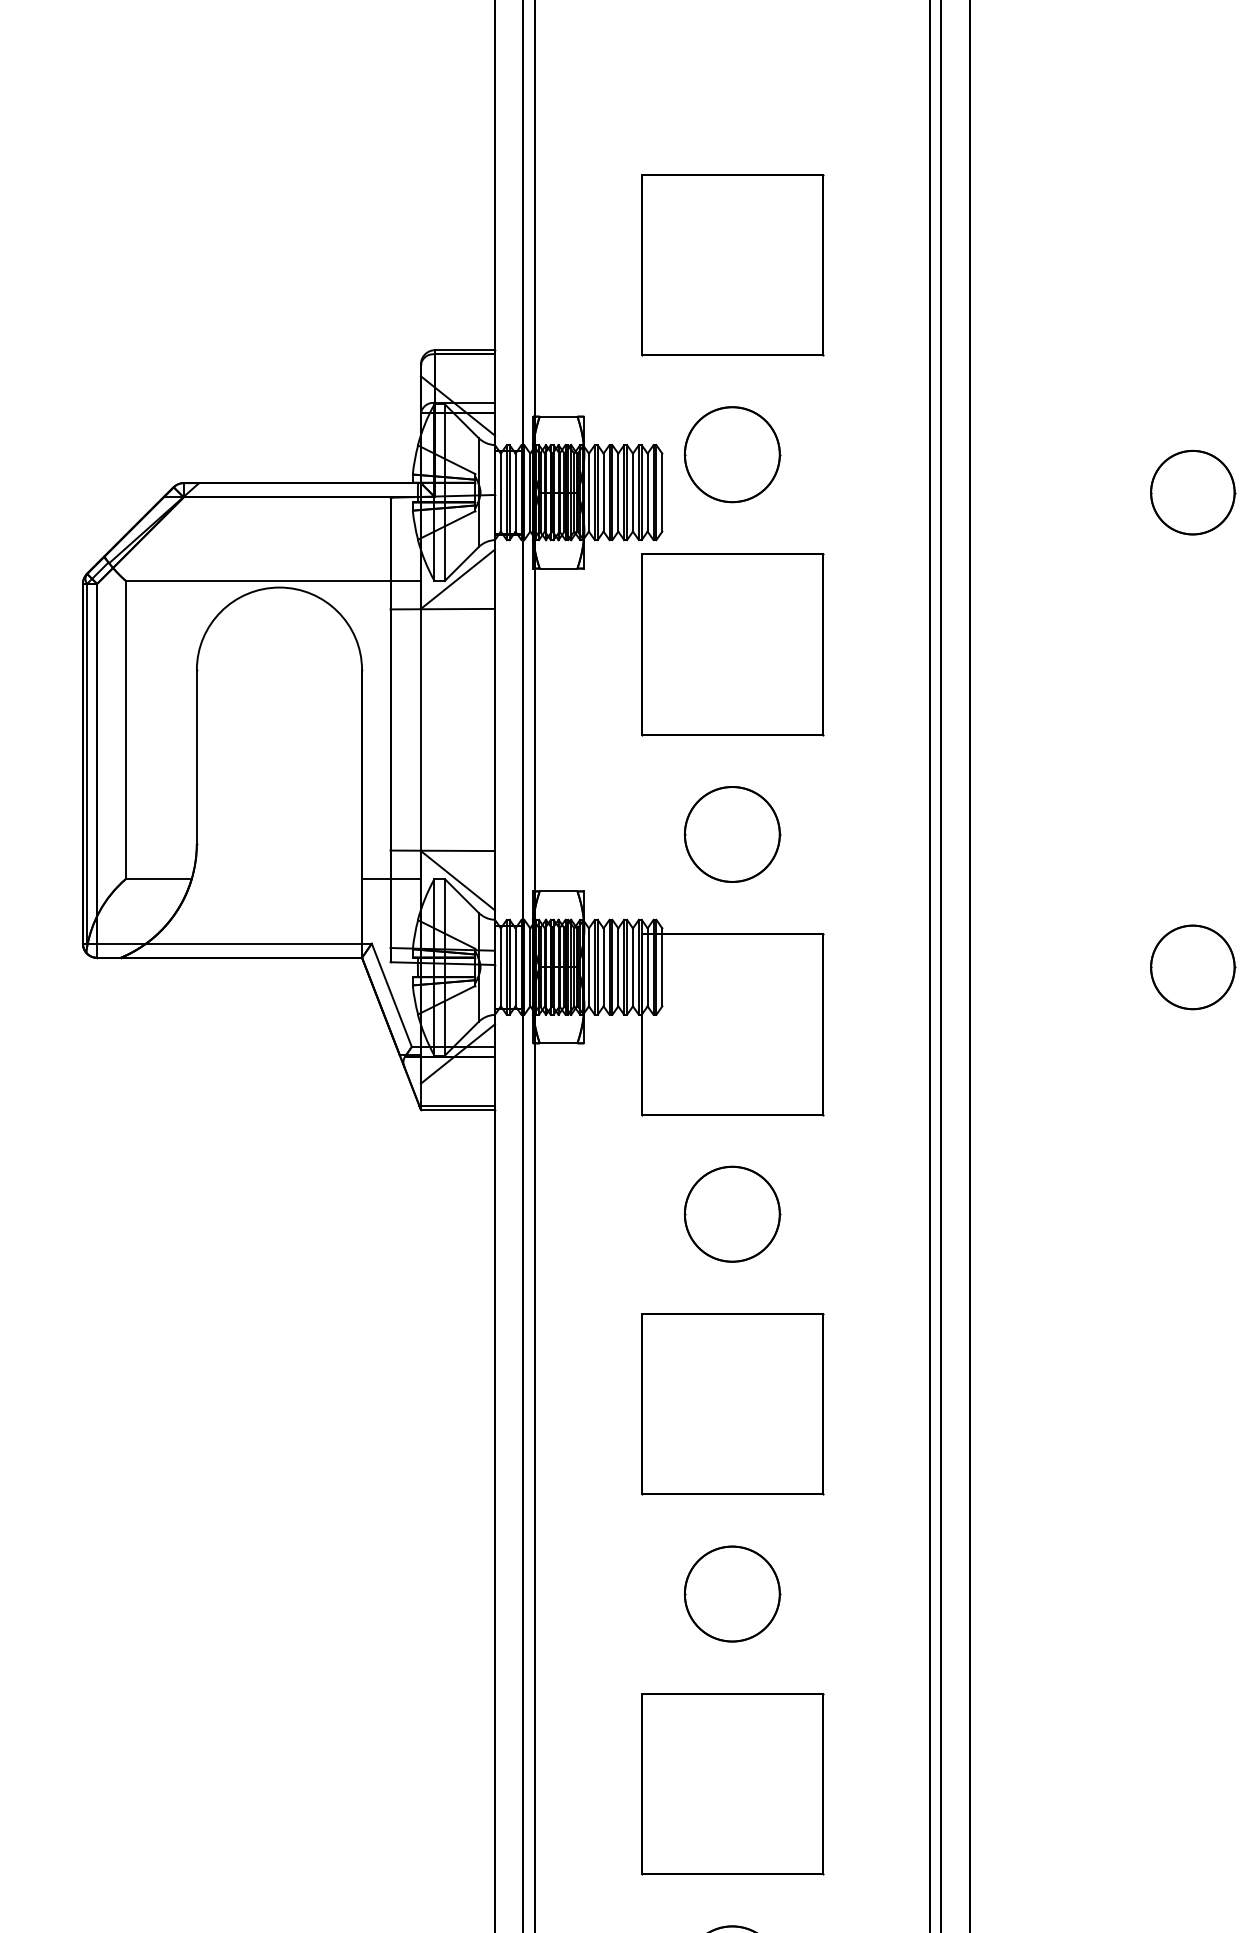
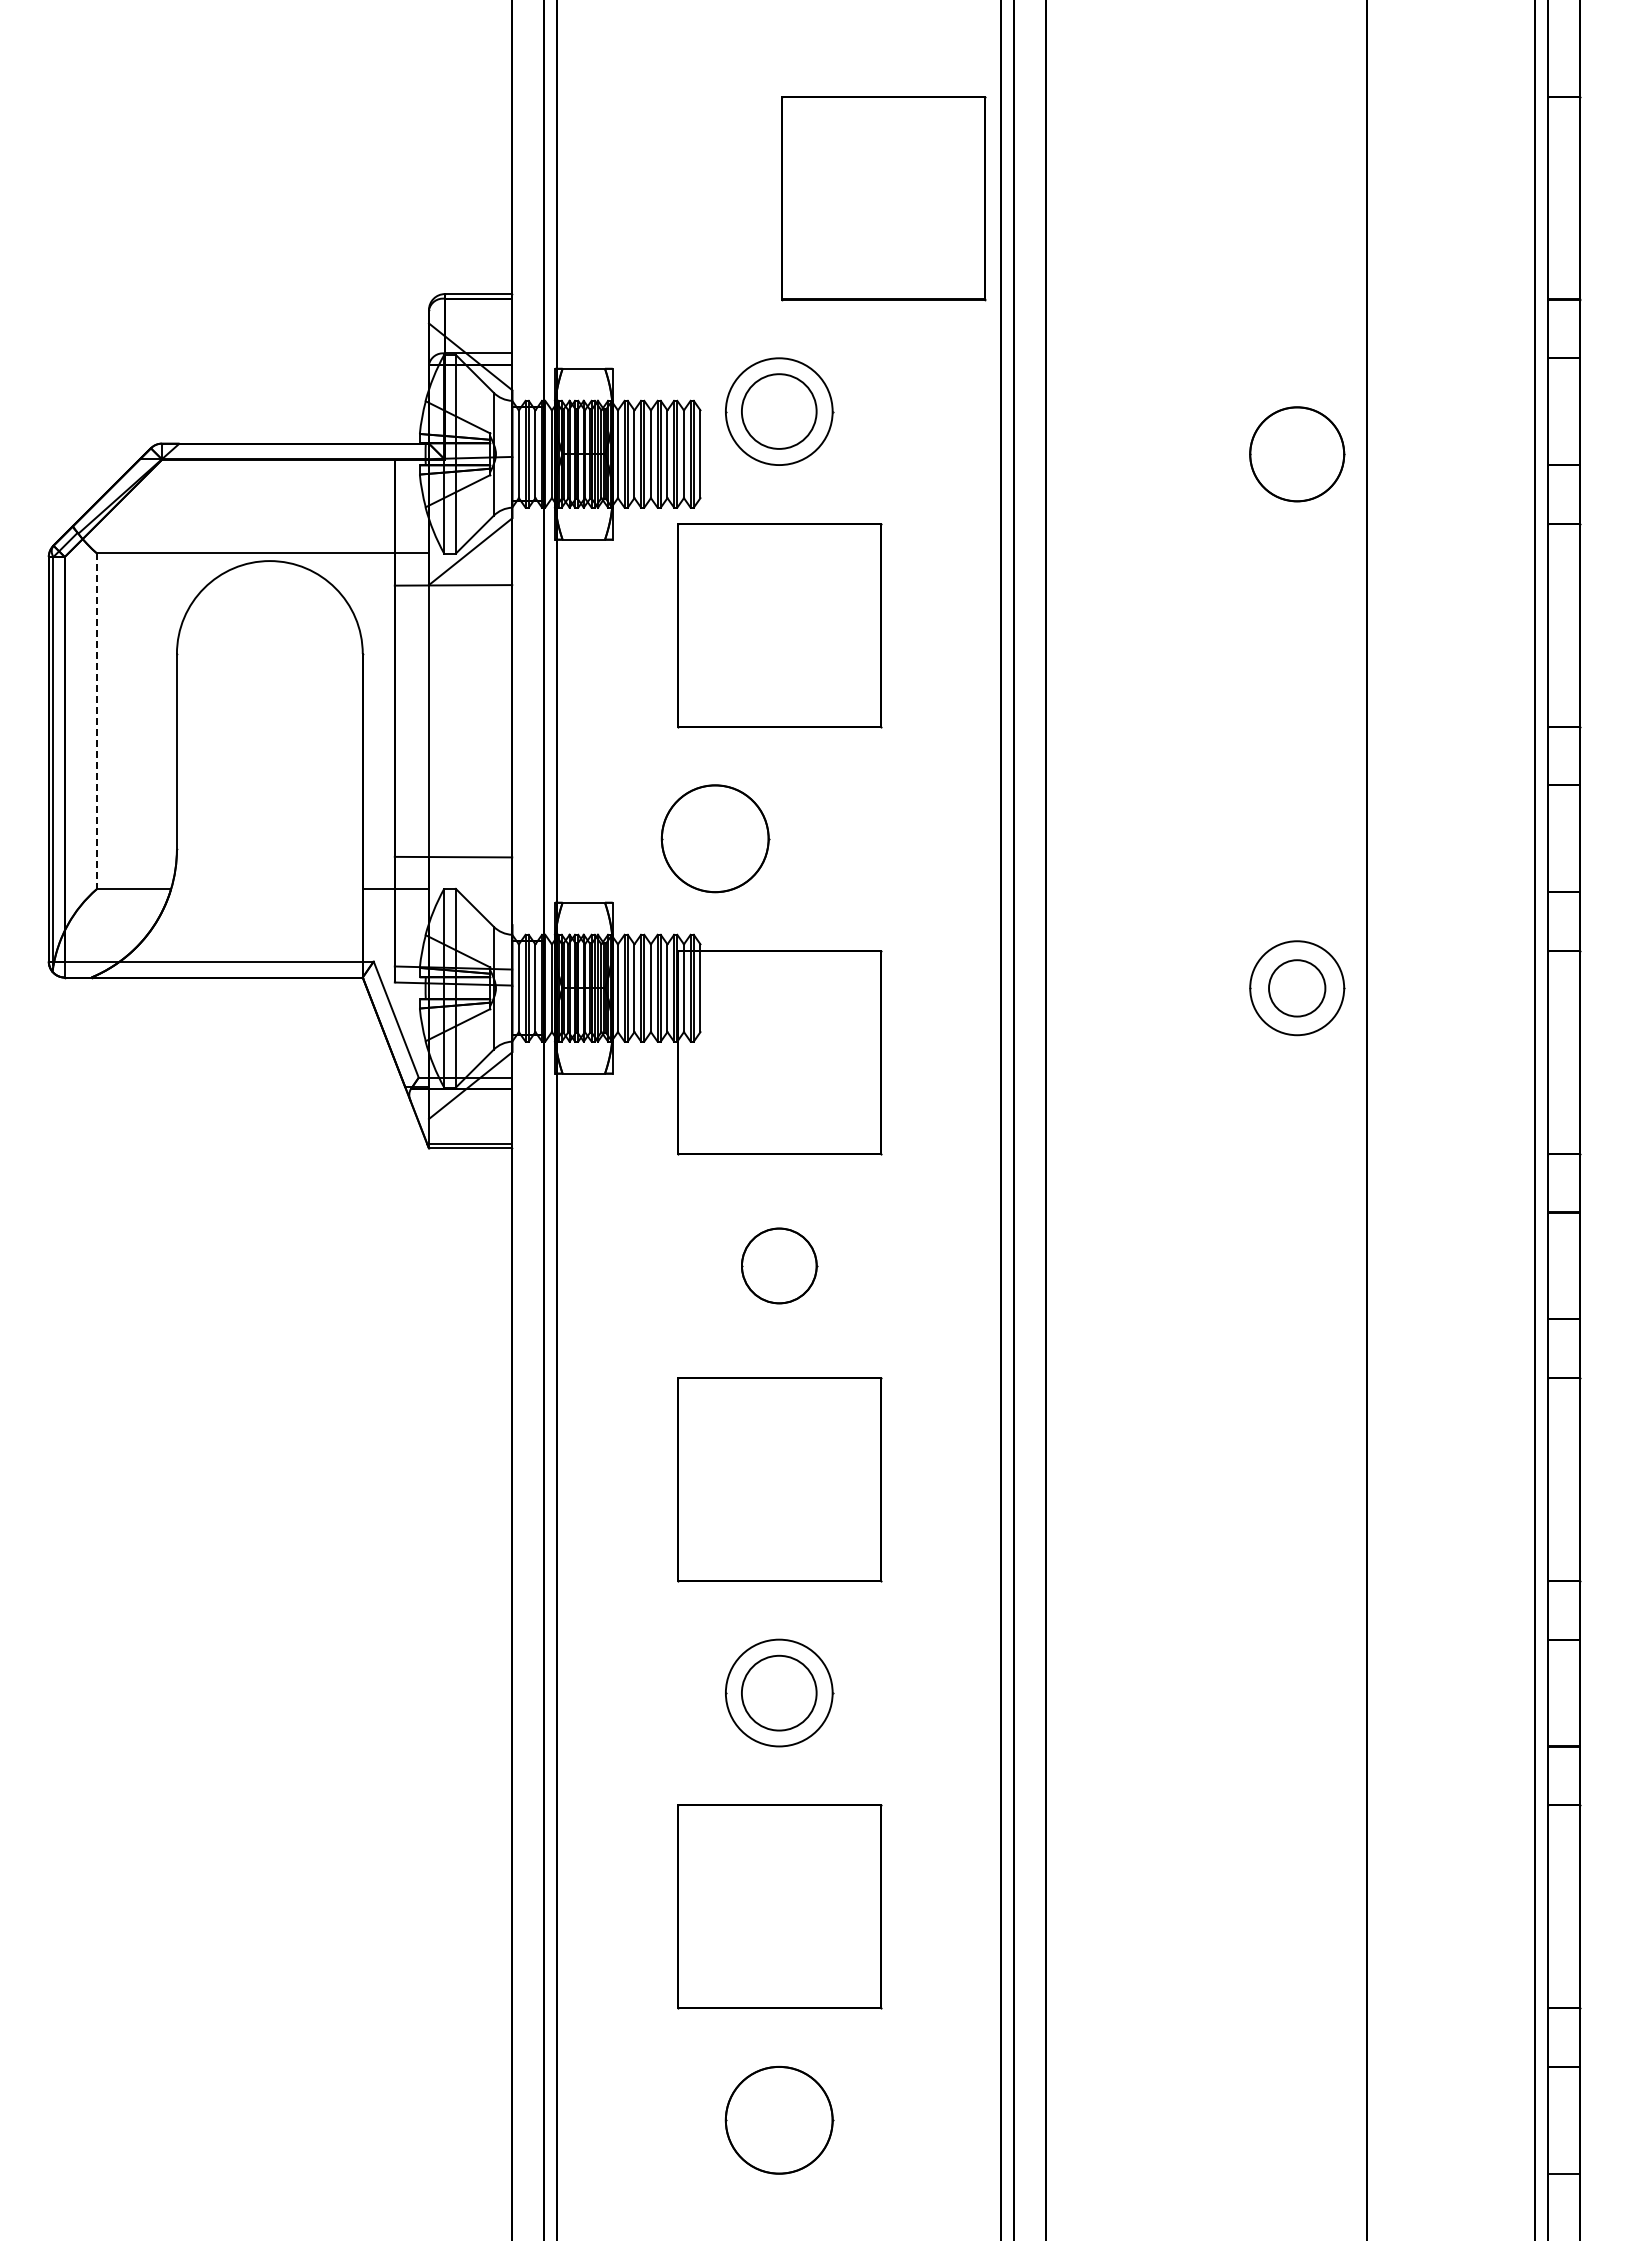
part: (732, 265) -> (883, 198), moved
circle: (731, 454) -> (778, 411), size x0.7
line: (125, 730) -> (96, 721), solid -> dashed
part: (732, 834) -> (715, 838), moved
line: (457, 880) -> (470, 890), removed
circle: (1193, 967) -> (1297, 988), size x0.6
part: (732, 1213) -> (779, 1265), size x0.7
circle: (731, 1593) -> (778, 1692), size x0.7

